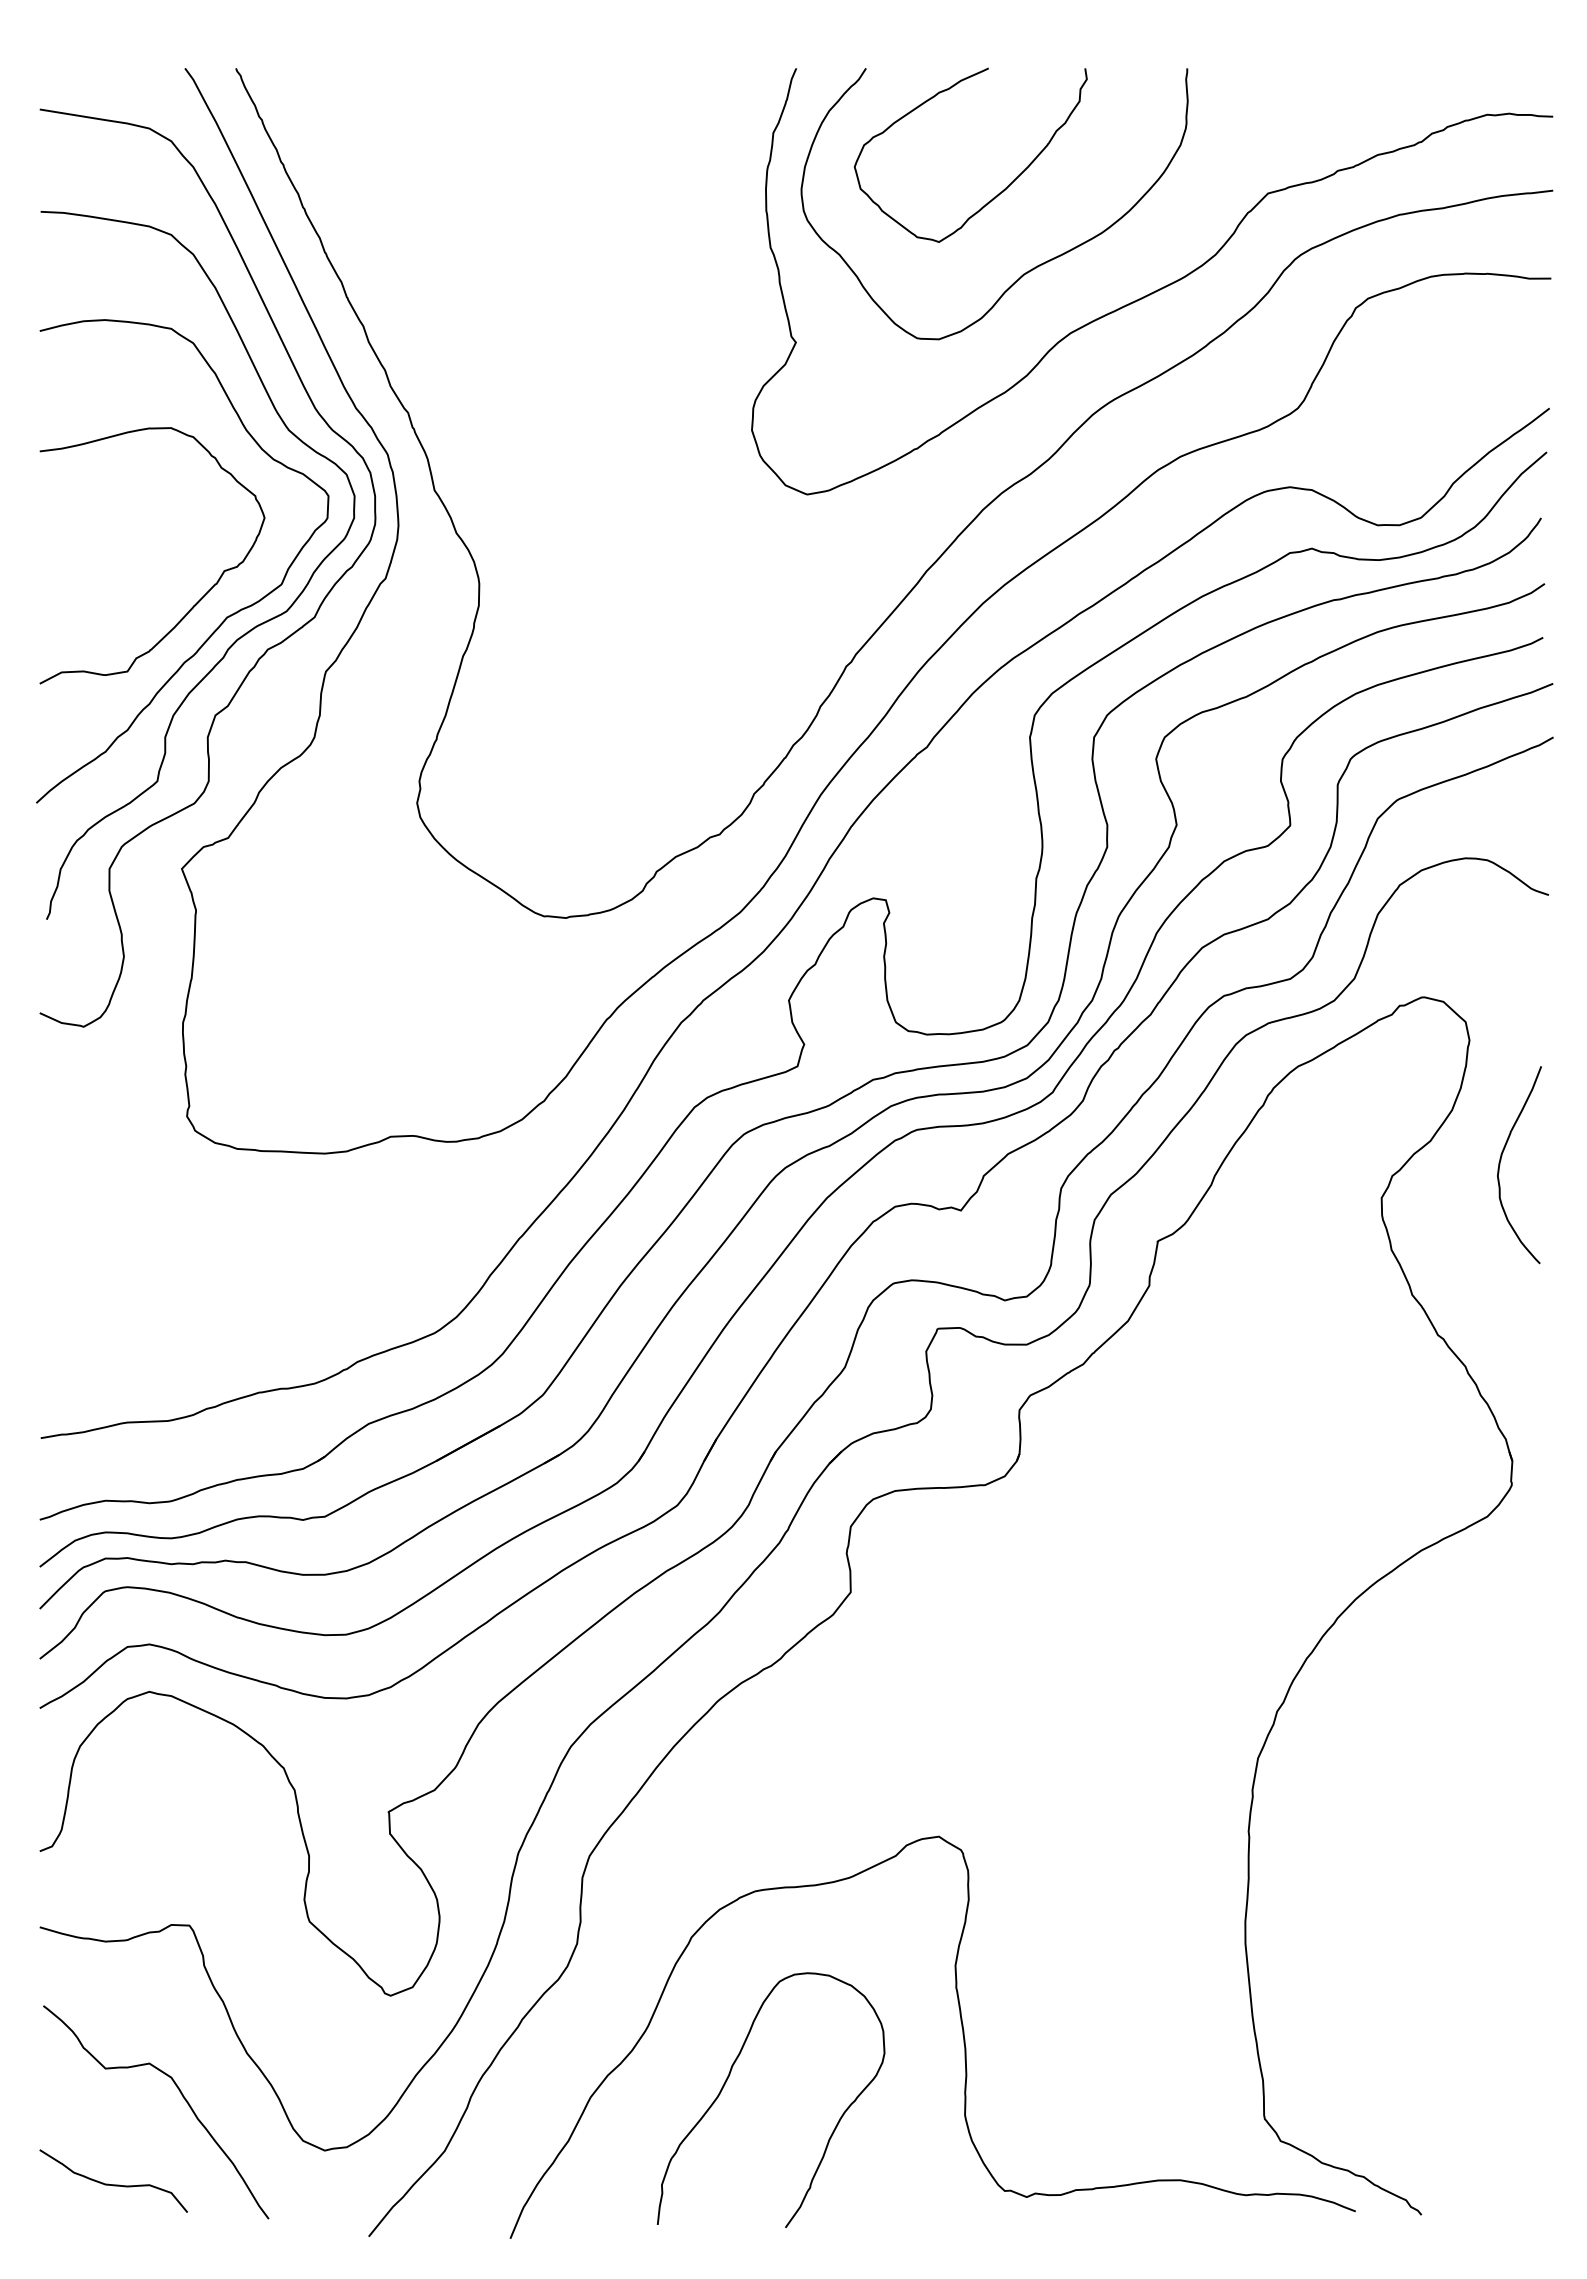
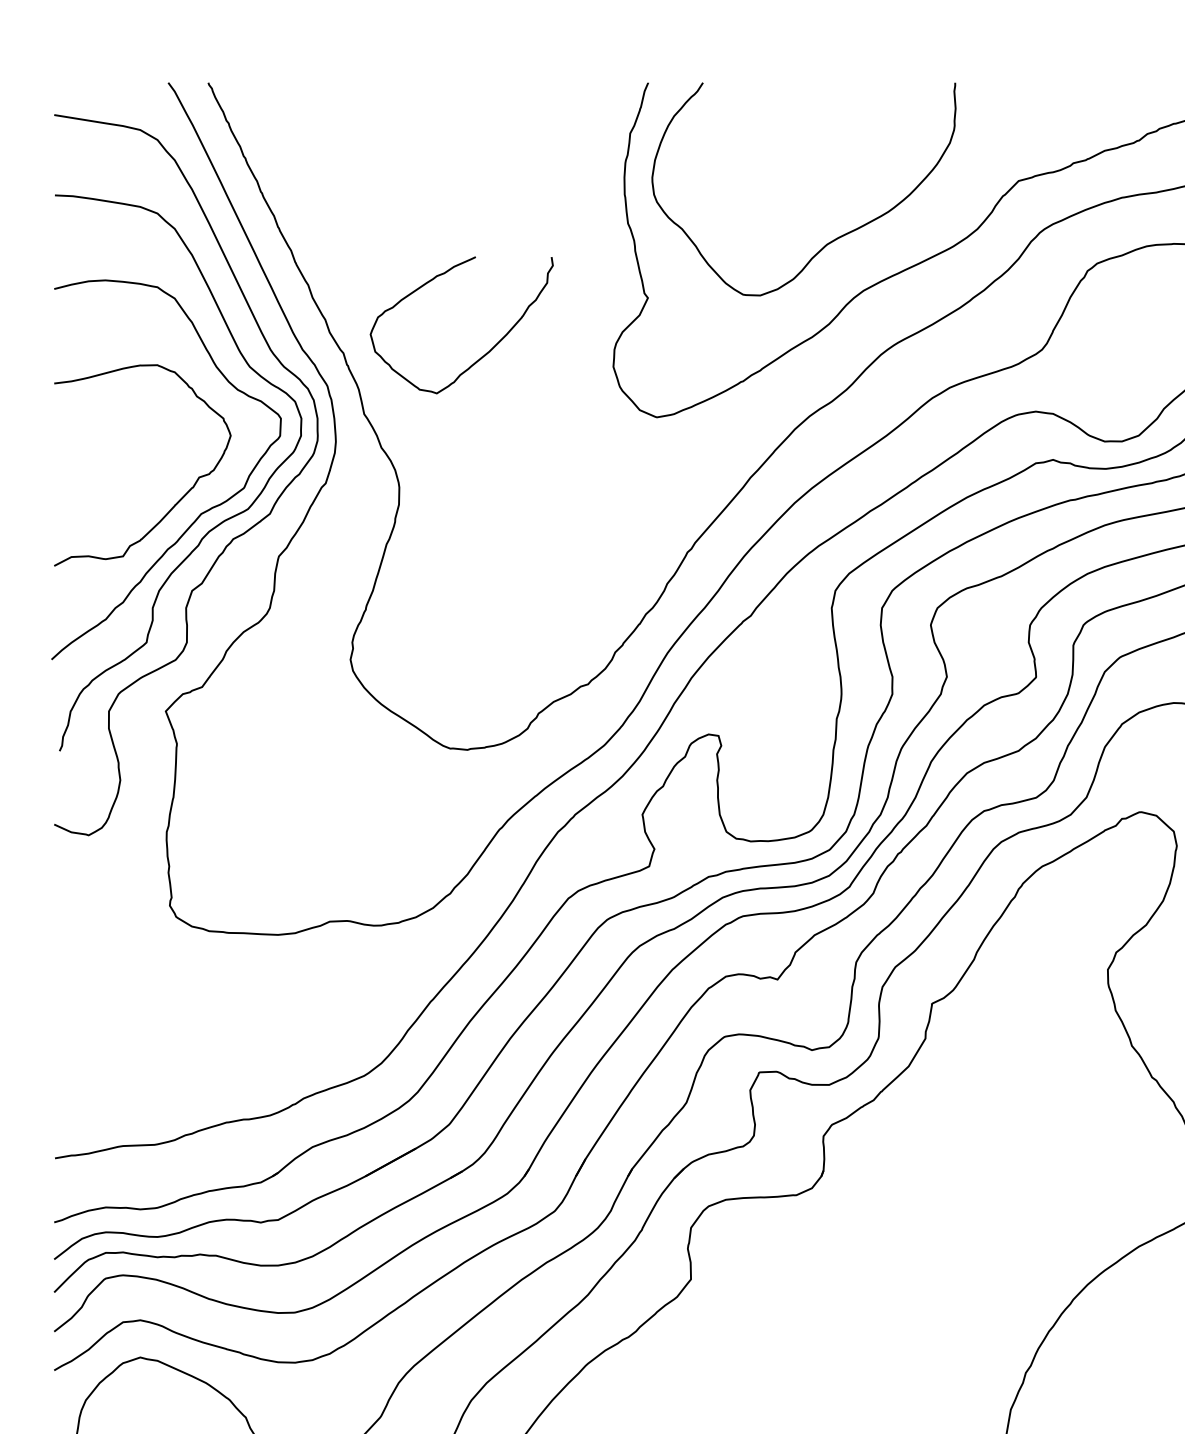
curve: (999, 192) -> (484, 354), moved

